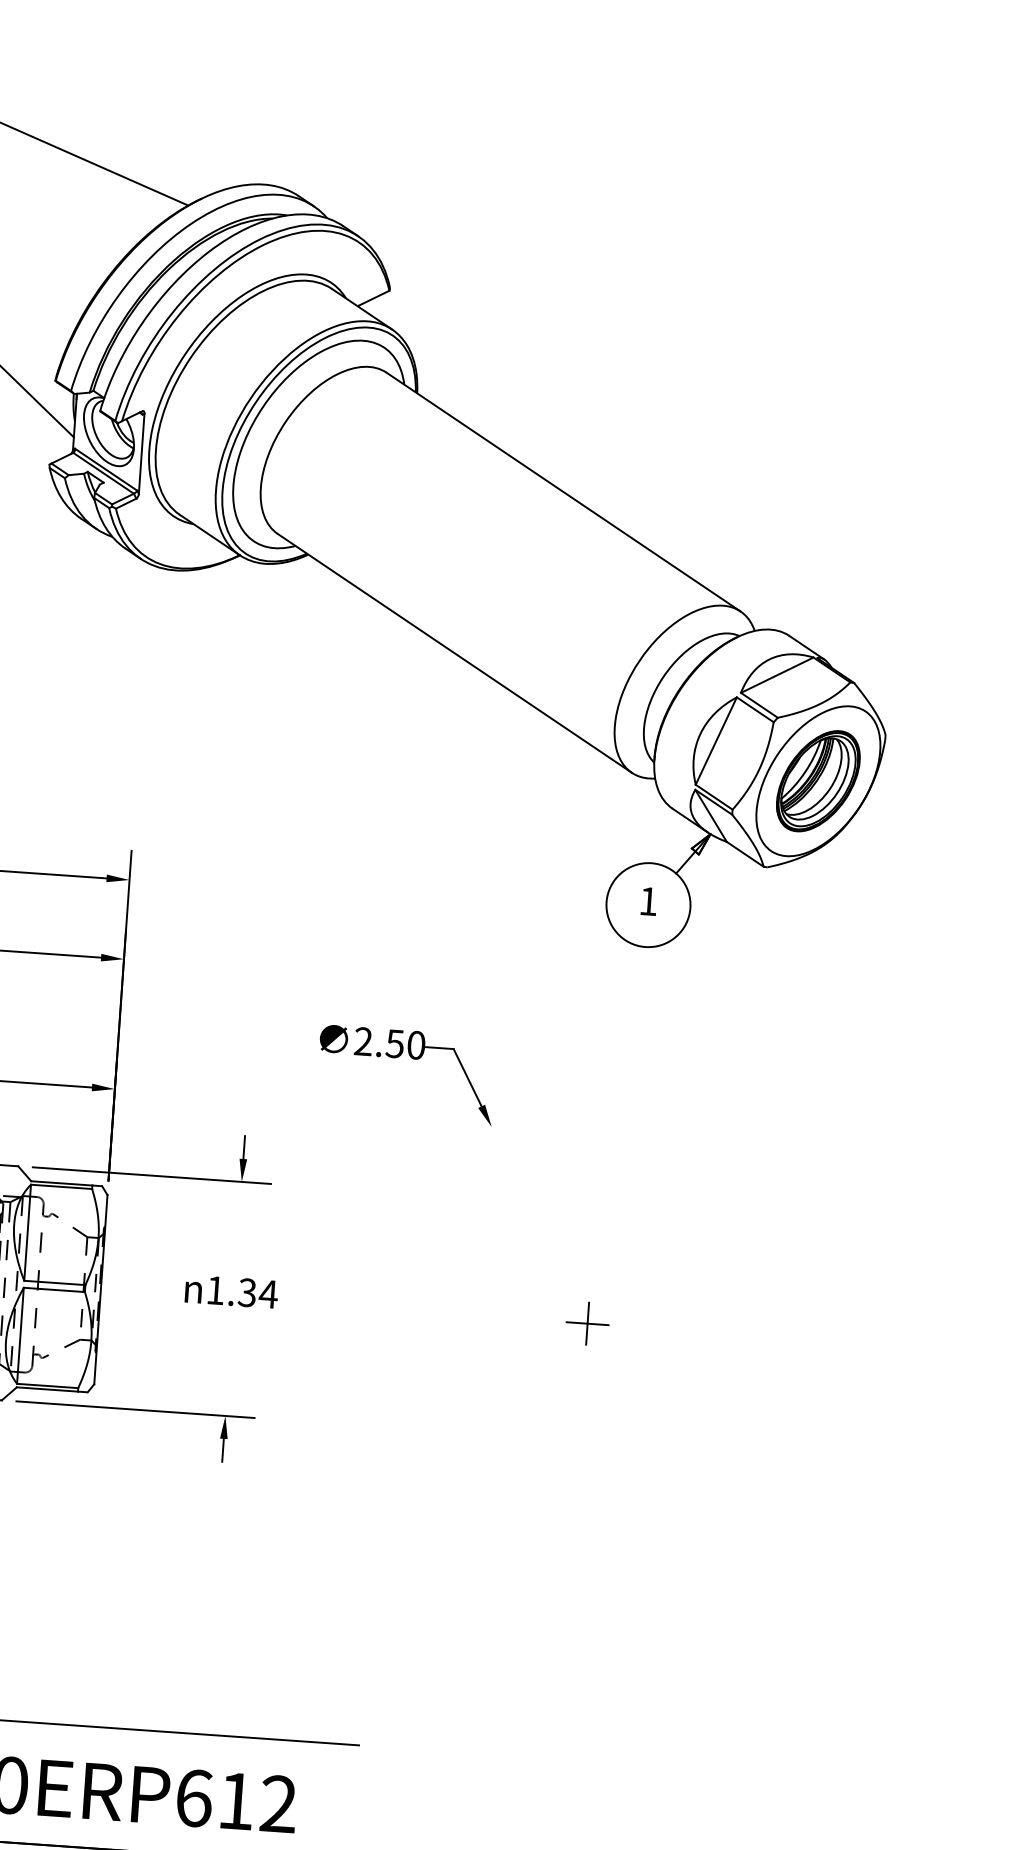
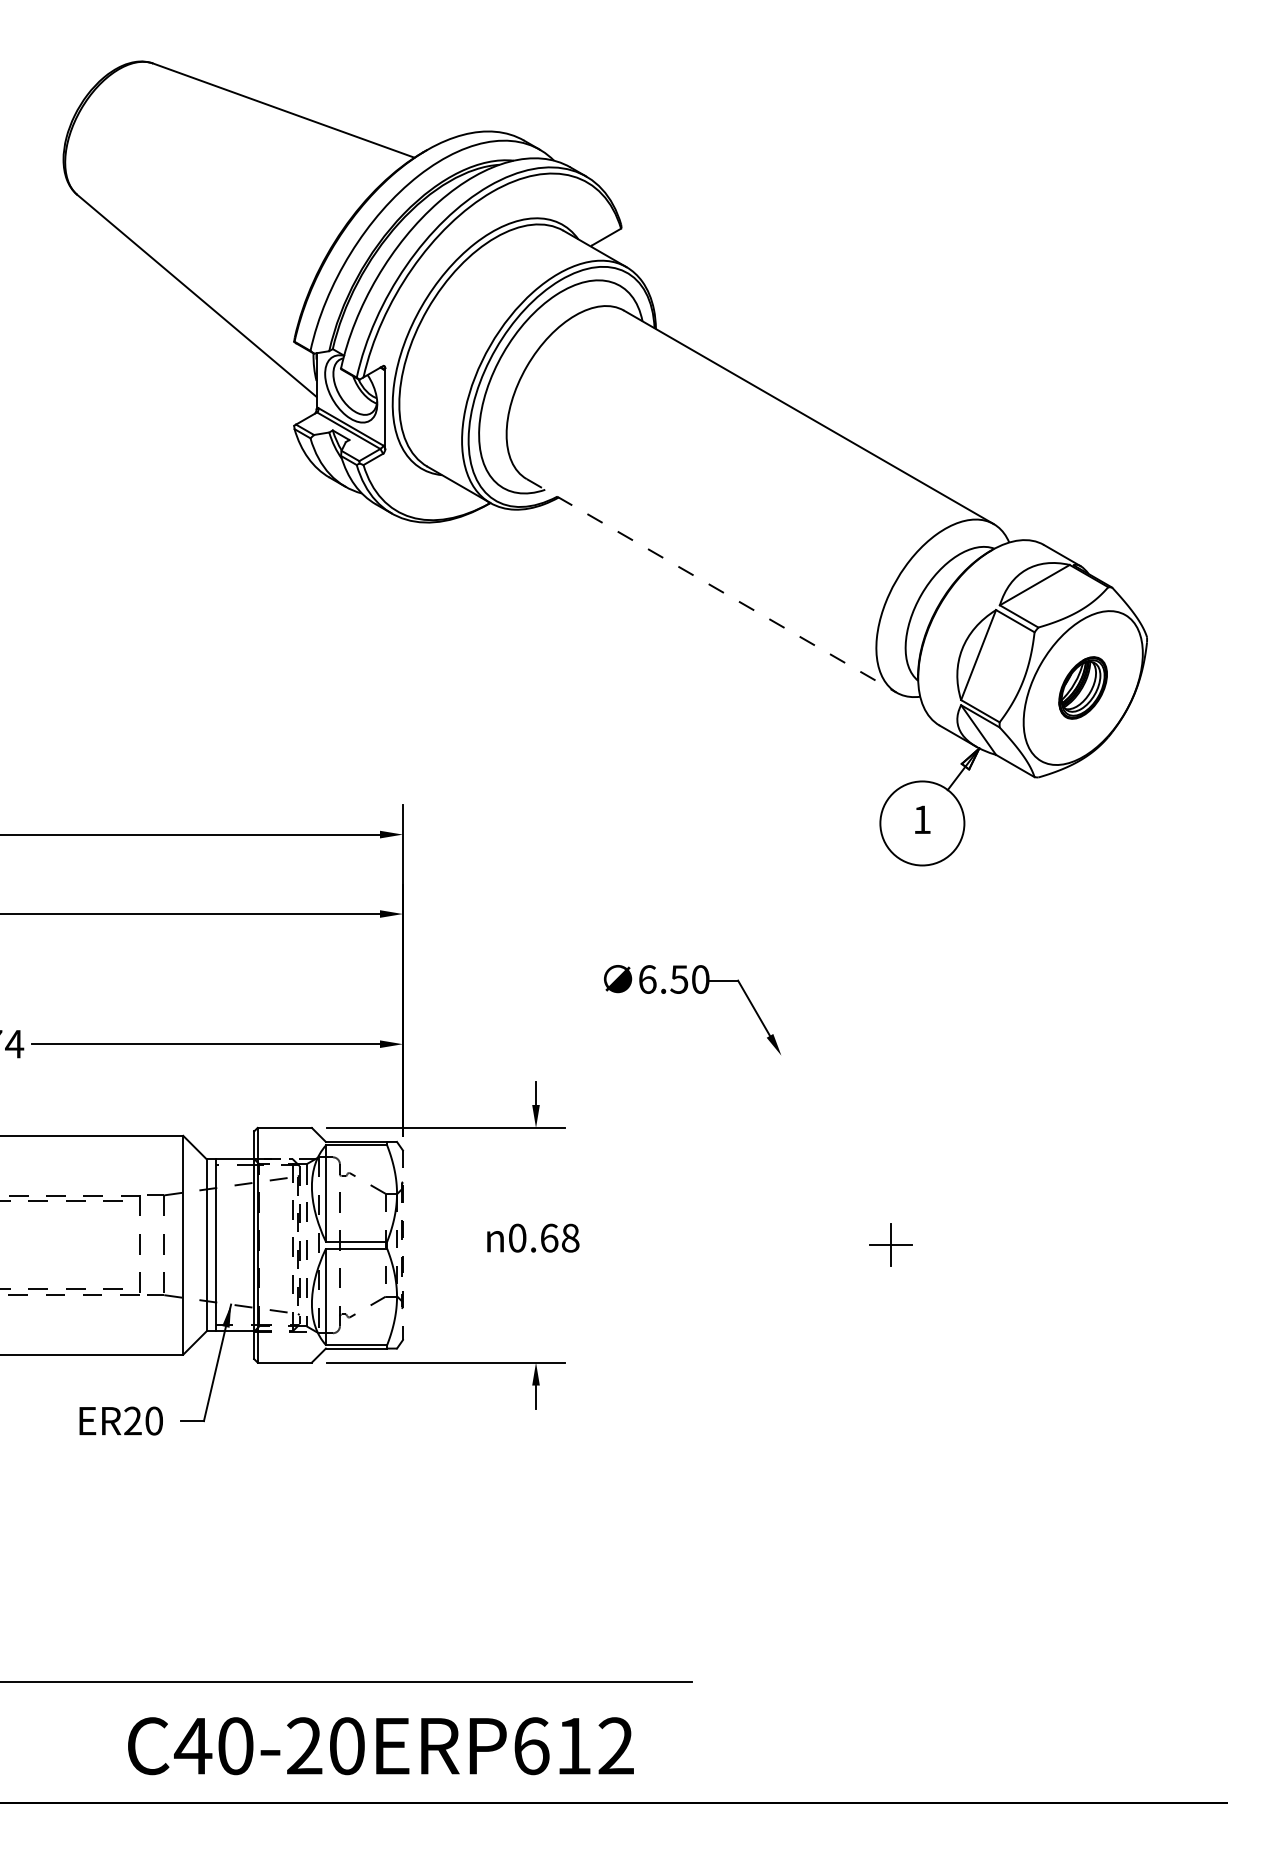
line: (455, 654) -> (712, 586), solid -> dashed
part: (817, 780) -> (1082, 687), size x0.6
text: (363, 1041) -> (647, 979), 2.50 -> 6.50
line: (100, 1289) -> (402, 1245), solid -> dashed
text: (242, 1291) -> (544, 1237), 1.34 -> 0.68

